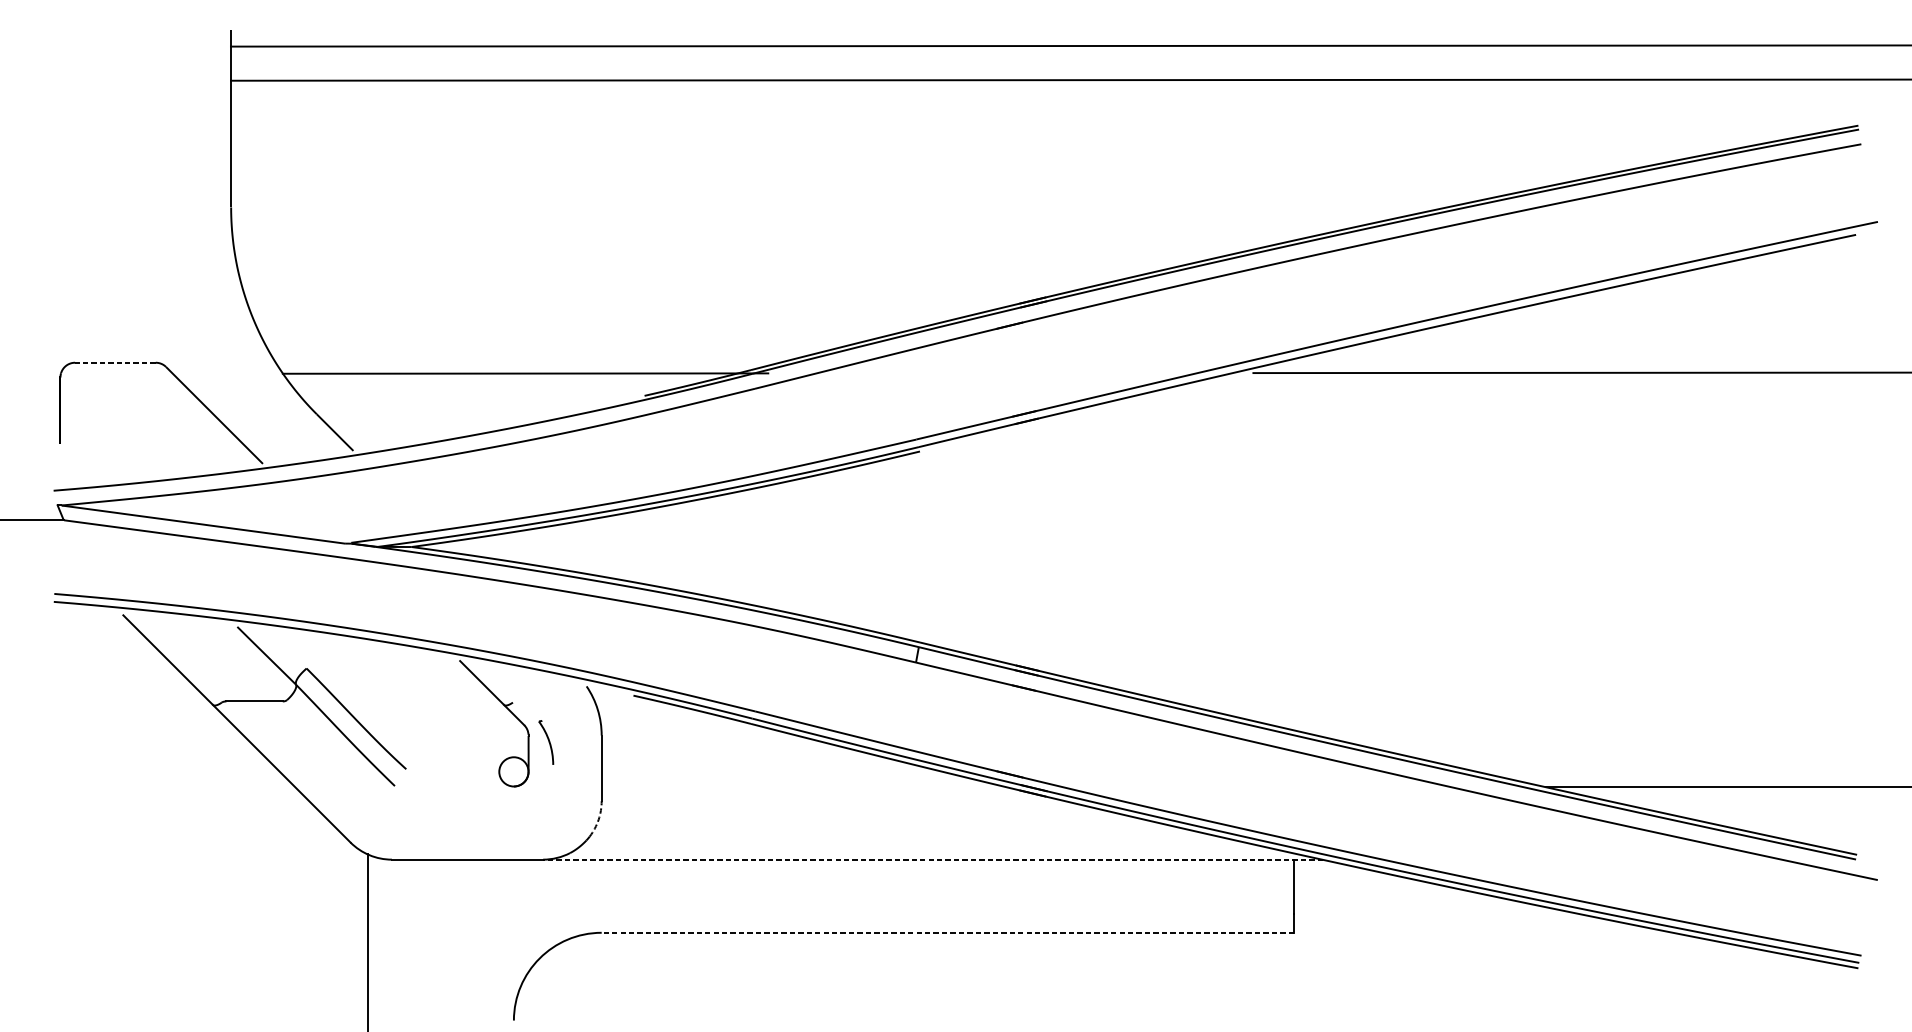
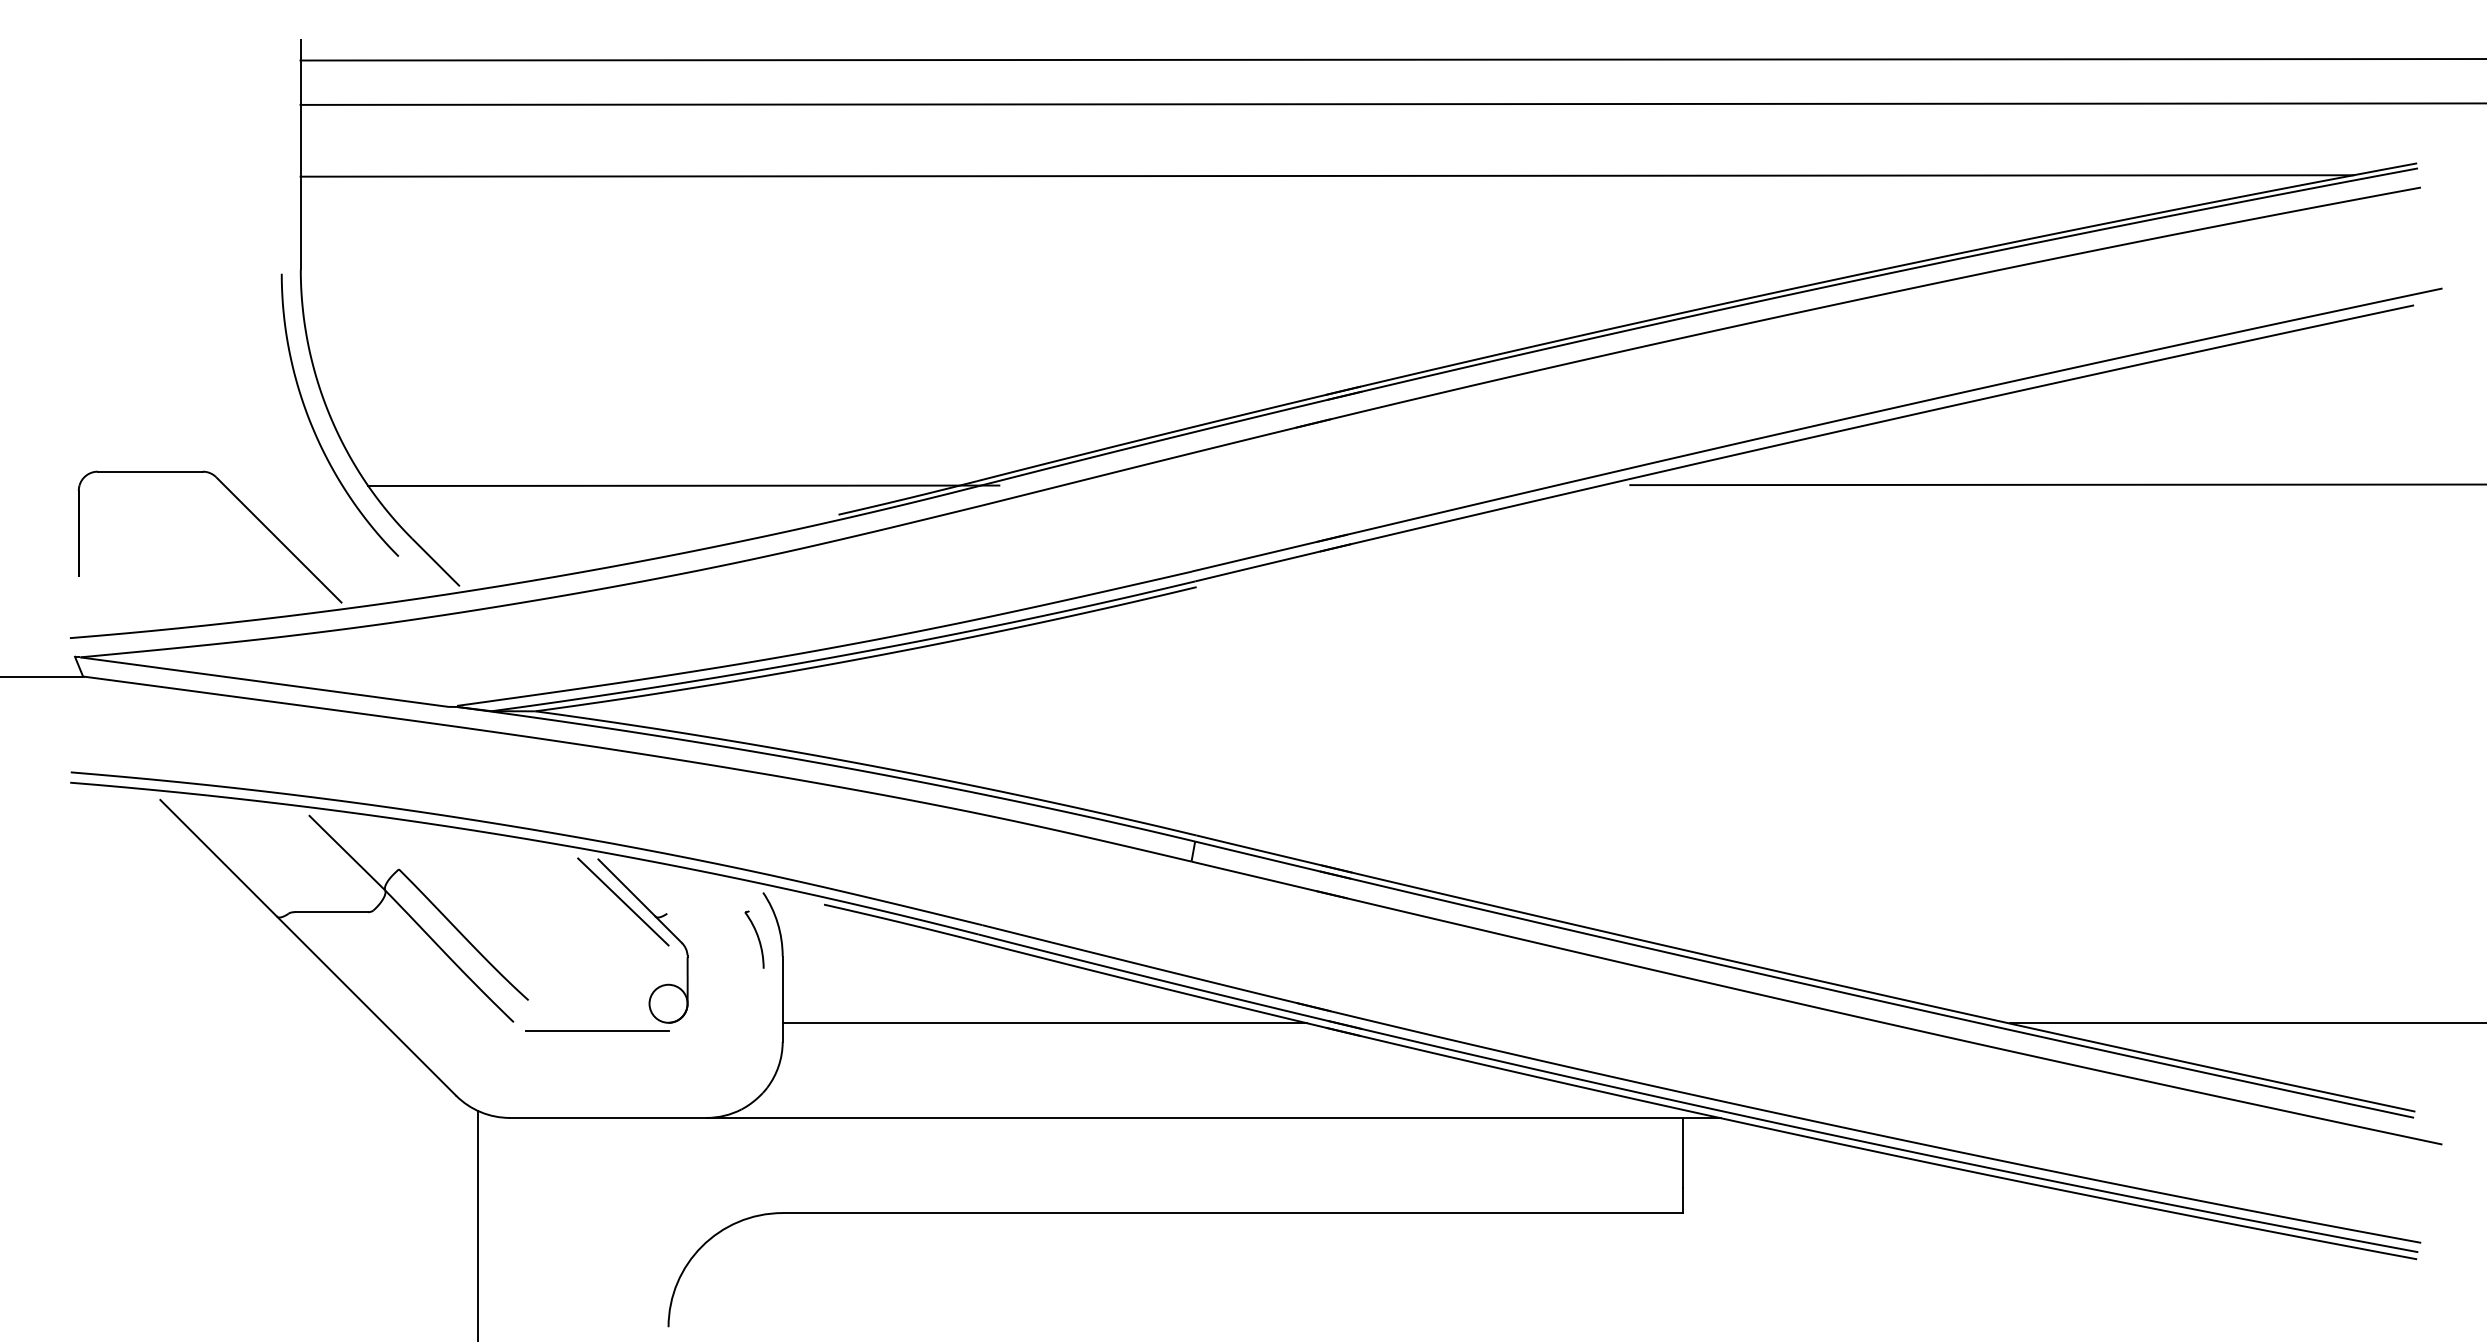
line: (1019, 135) -> (1326, 175), added
curve: (240, 328) -> (313, 426), added
line: (114, 362) -> (149, 471), dashed -> solid
line: (479, 693) -> (623, 901), added
part: (546, 742) -> (754, 939), moved
line: (802, 786) -> (1044, 1022), added
line: (458, 792) -> (596, 1030), added
arc: (598, 820) -> (778, 1066), dashed -> solid
line: (932, 859) -> (1213, 1117), dashed -> solid
line: (947, 933) -> (1232, 1213), dashed -> solid

